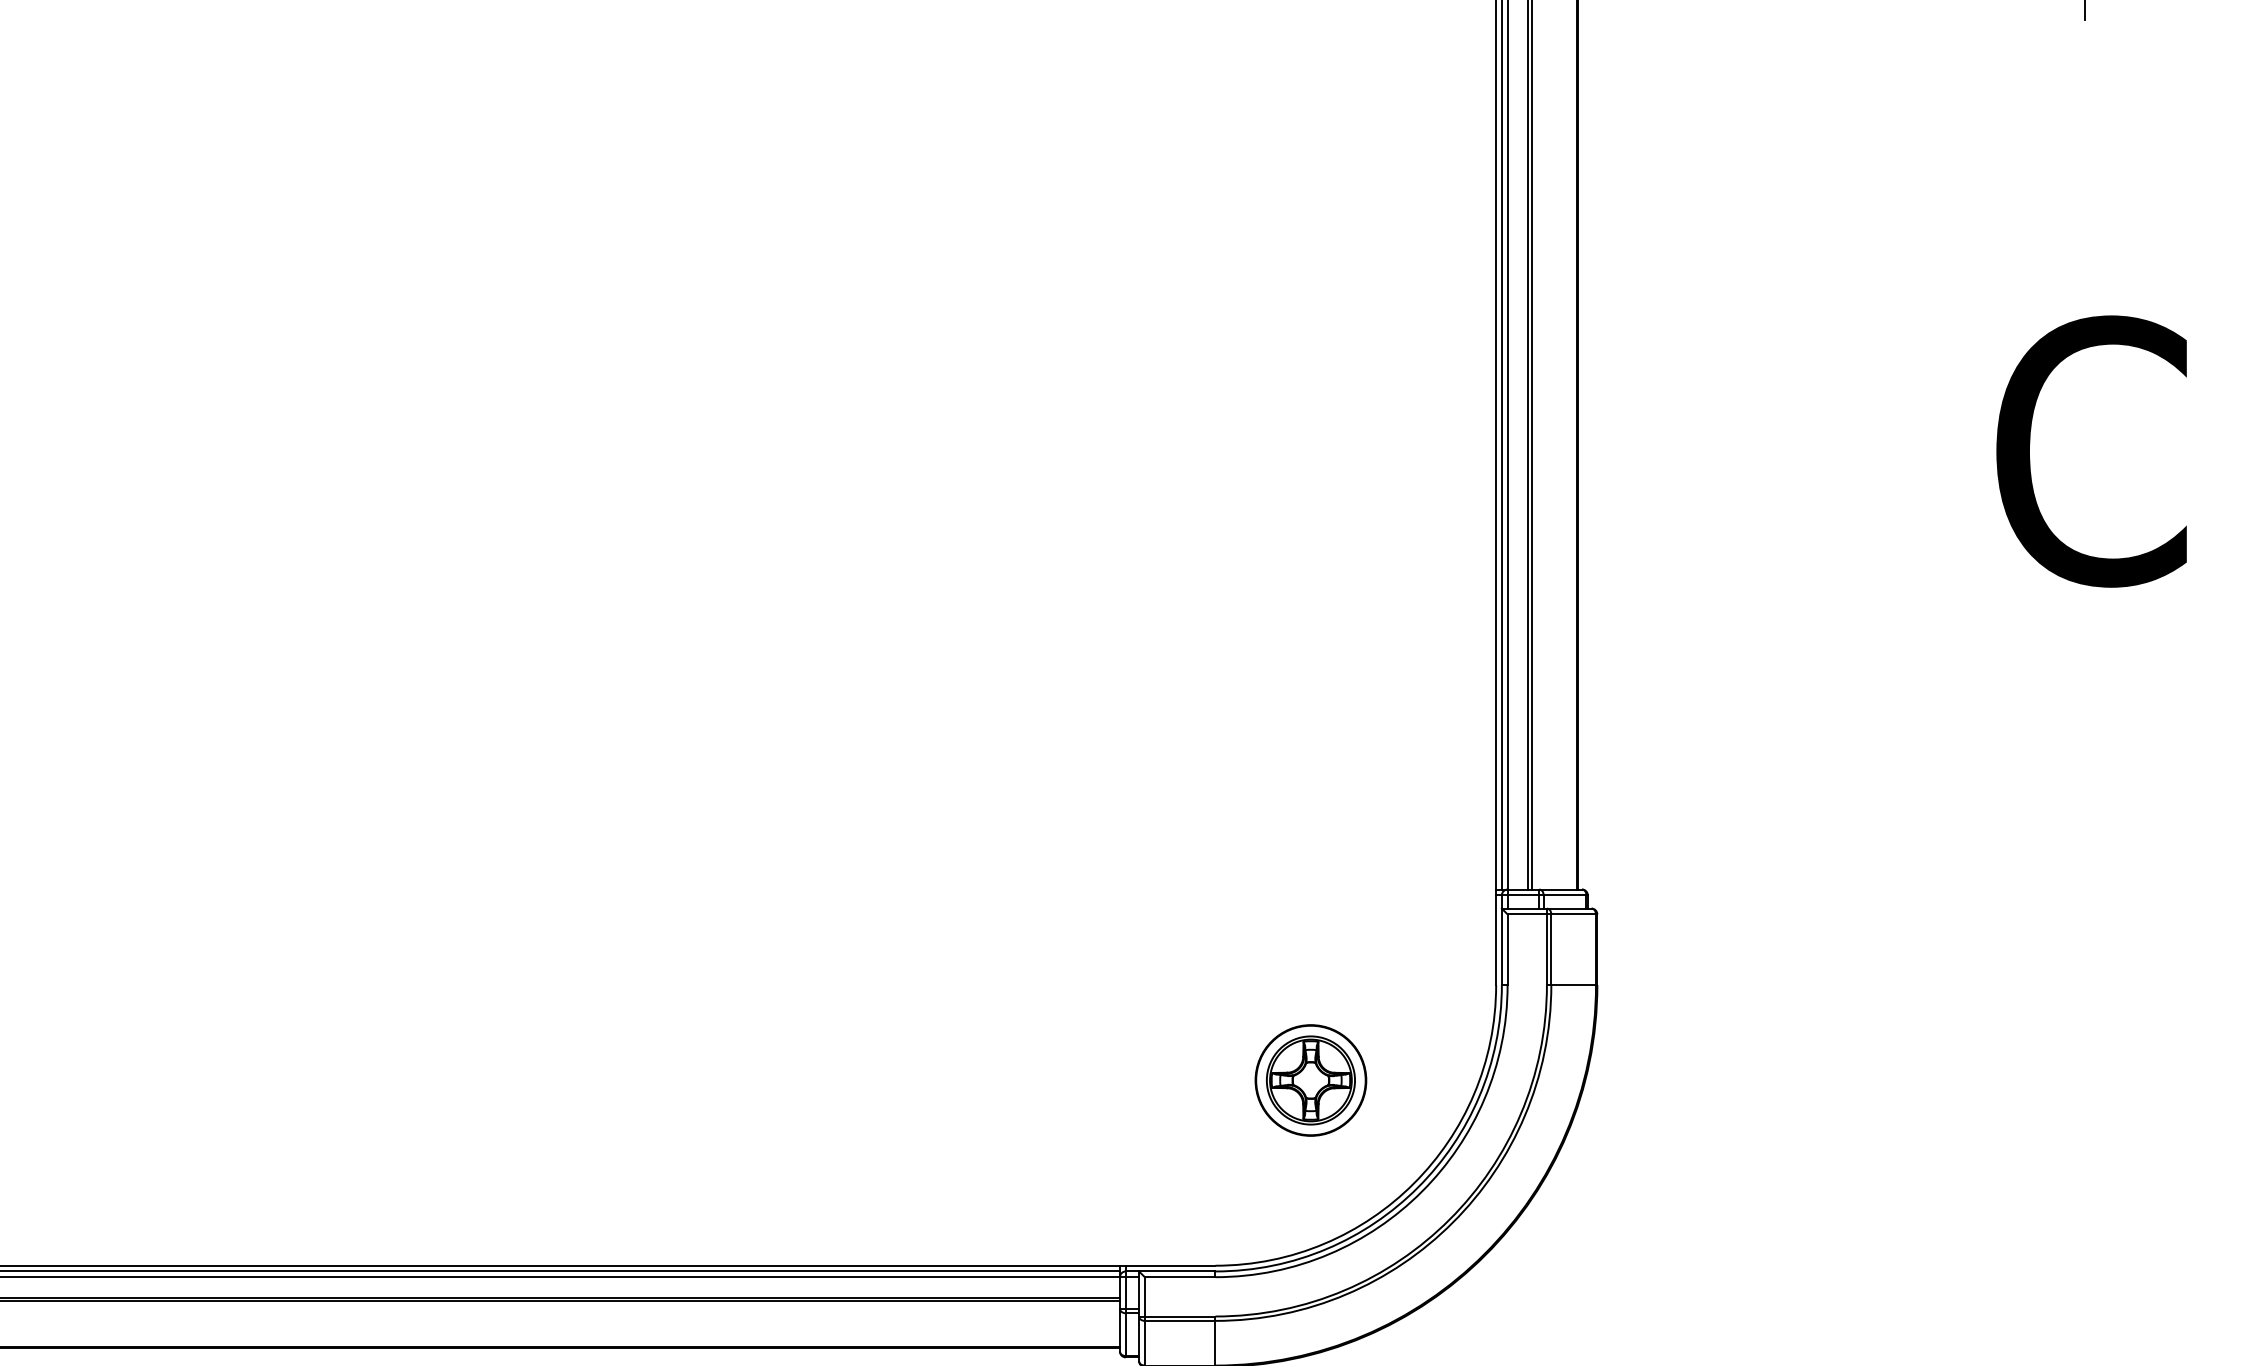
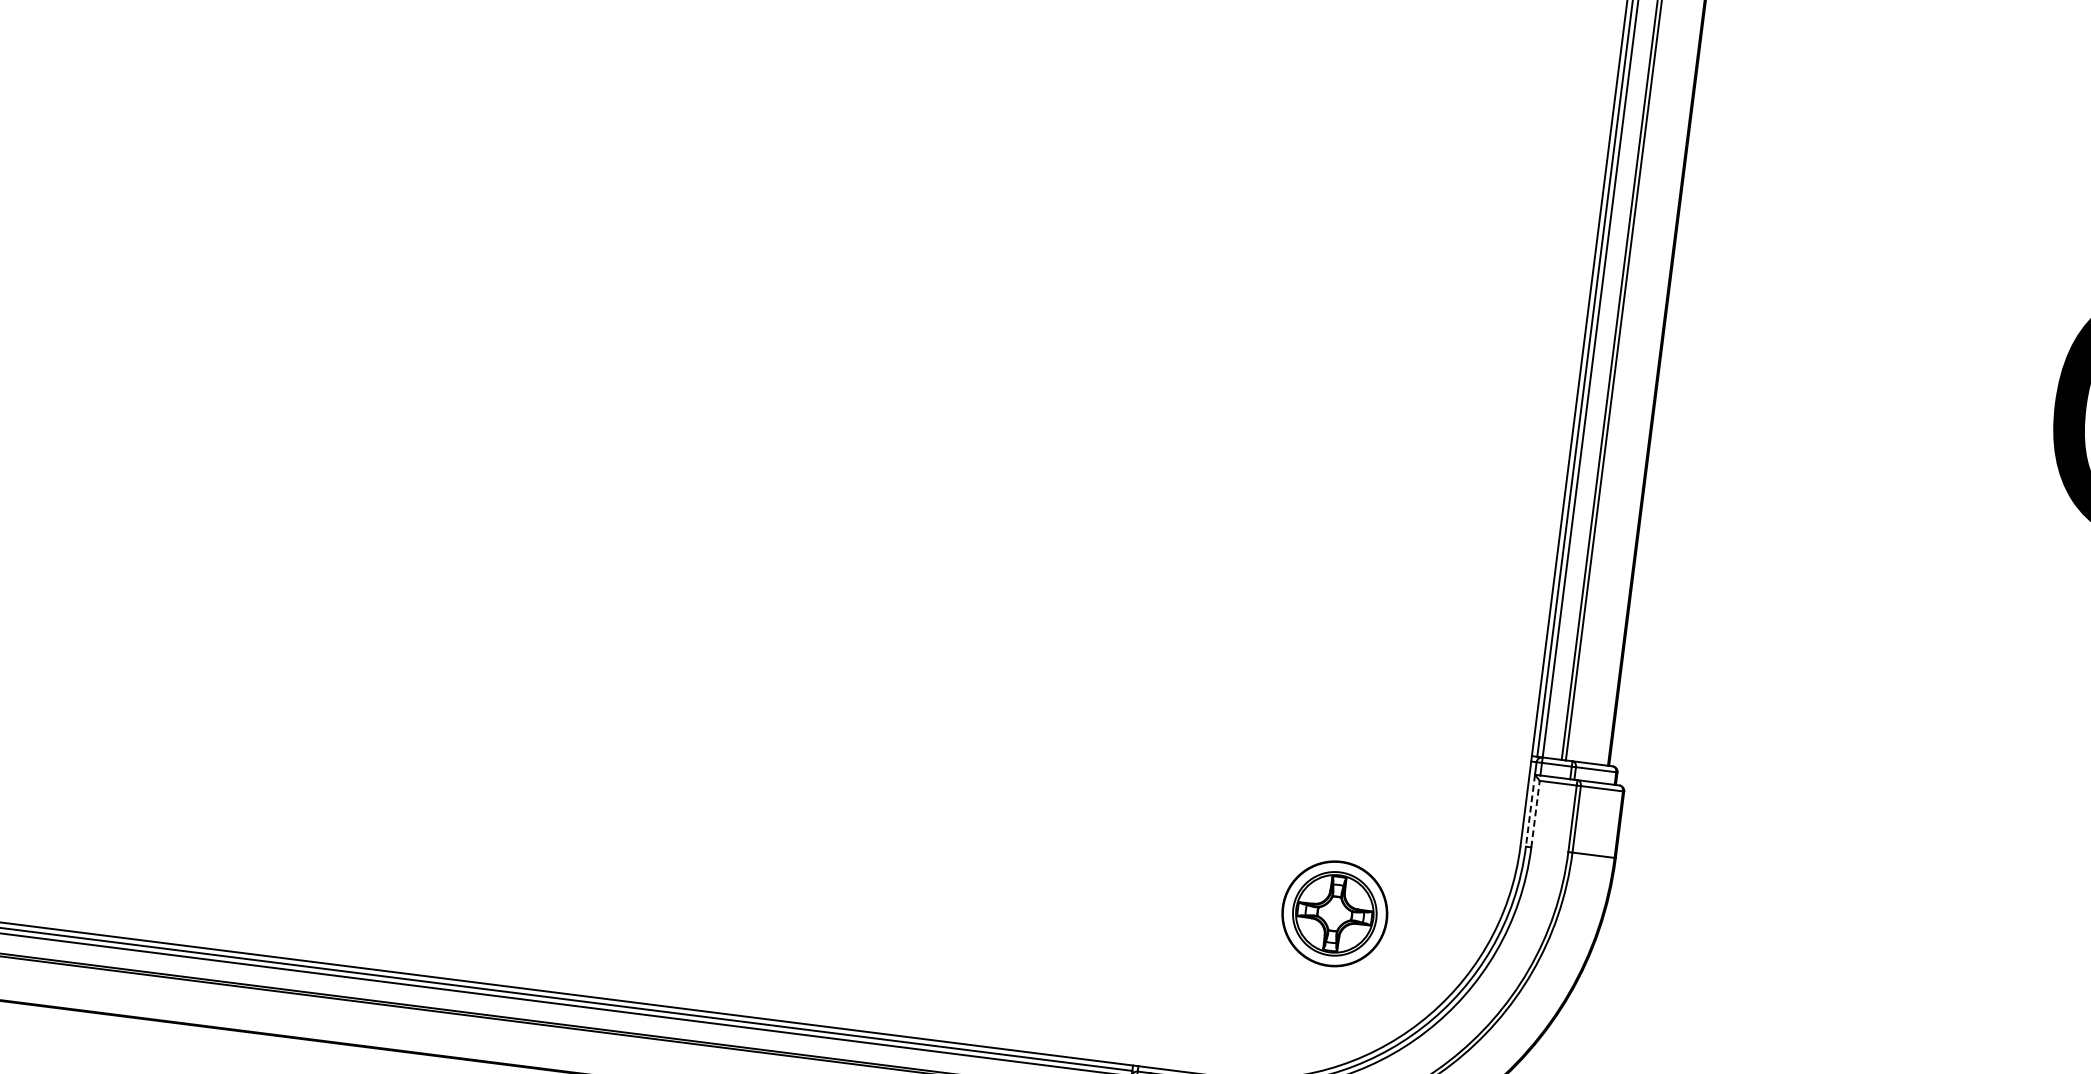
line: (1501, 947) -> (1530, 811), solid -> dashed
line: (1507, 949) -> (1535, 813), solid -> dashed

